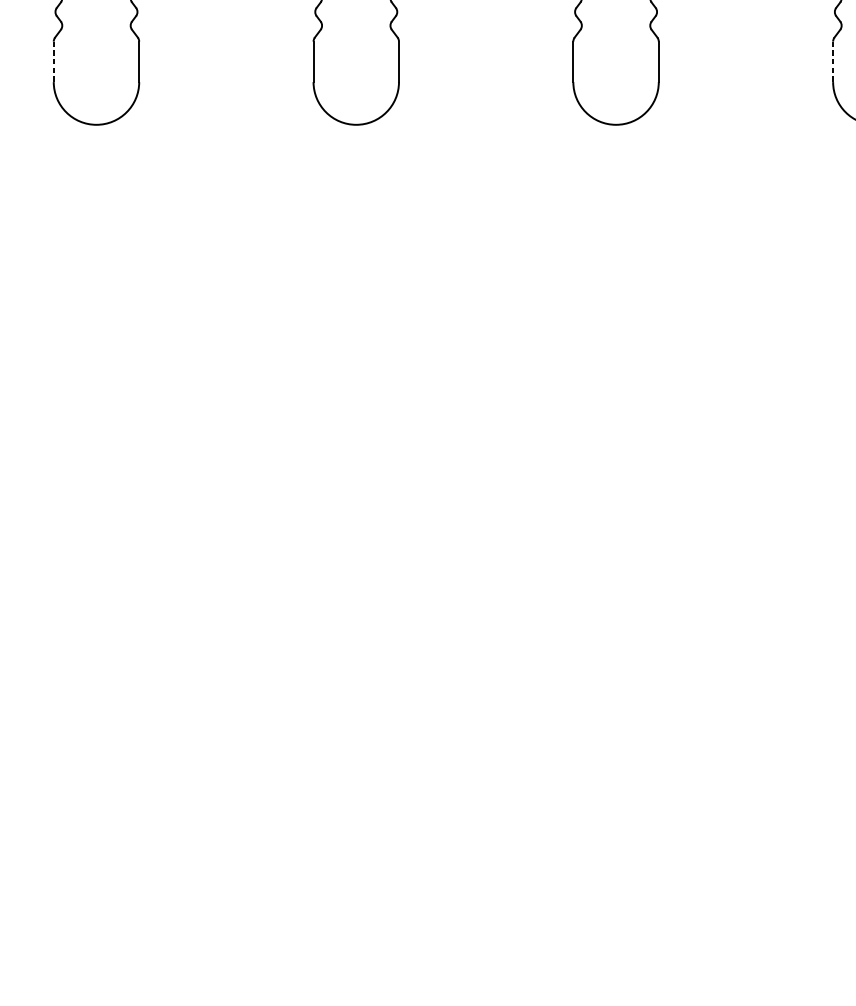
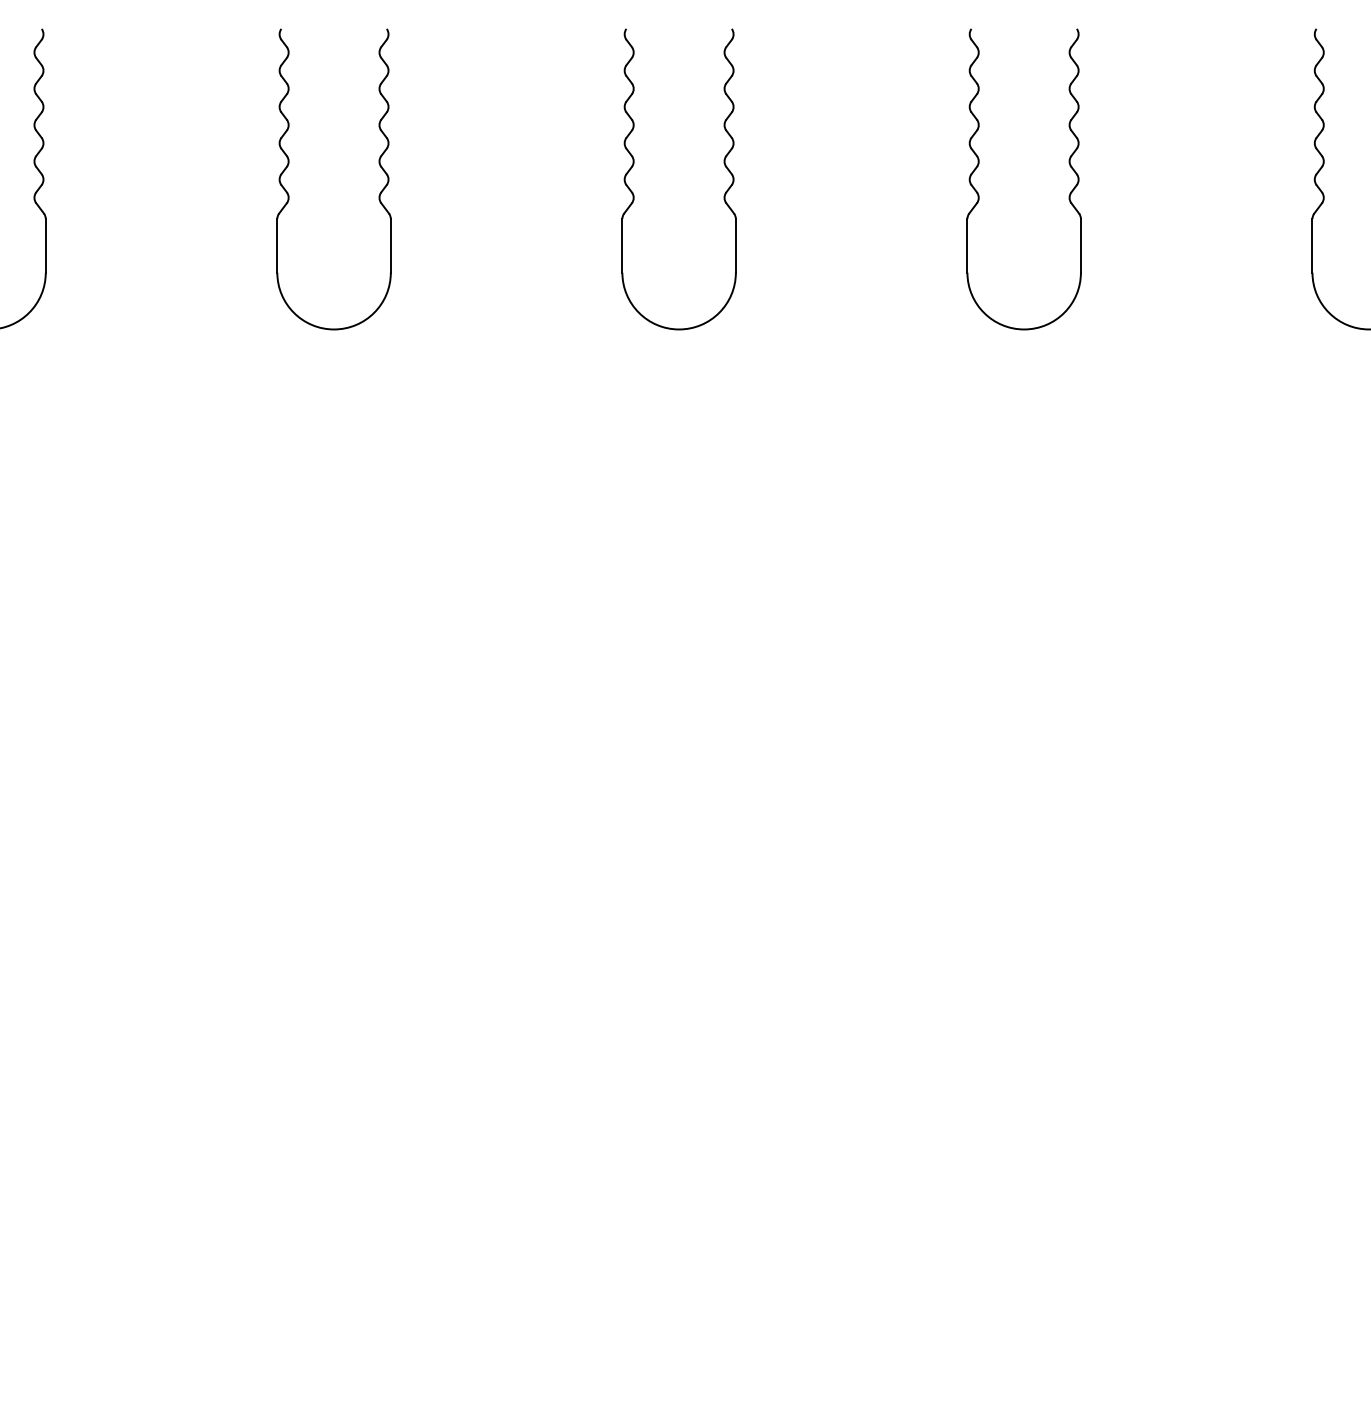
line: (53, 61) -> (277, 245), dashed -> solid
line: (833, 61) -> (1312, 245), dashed -> solid

